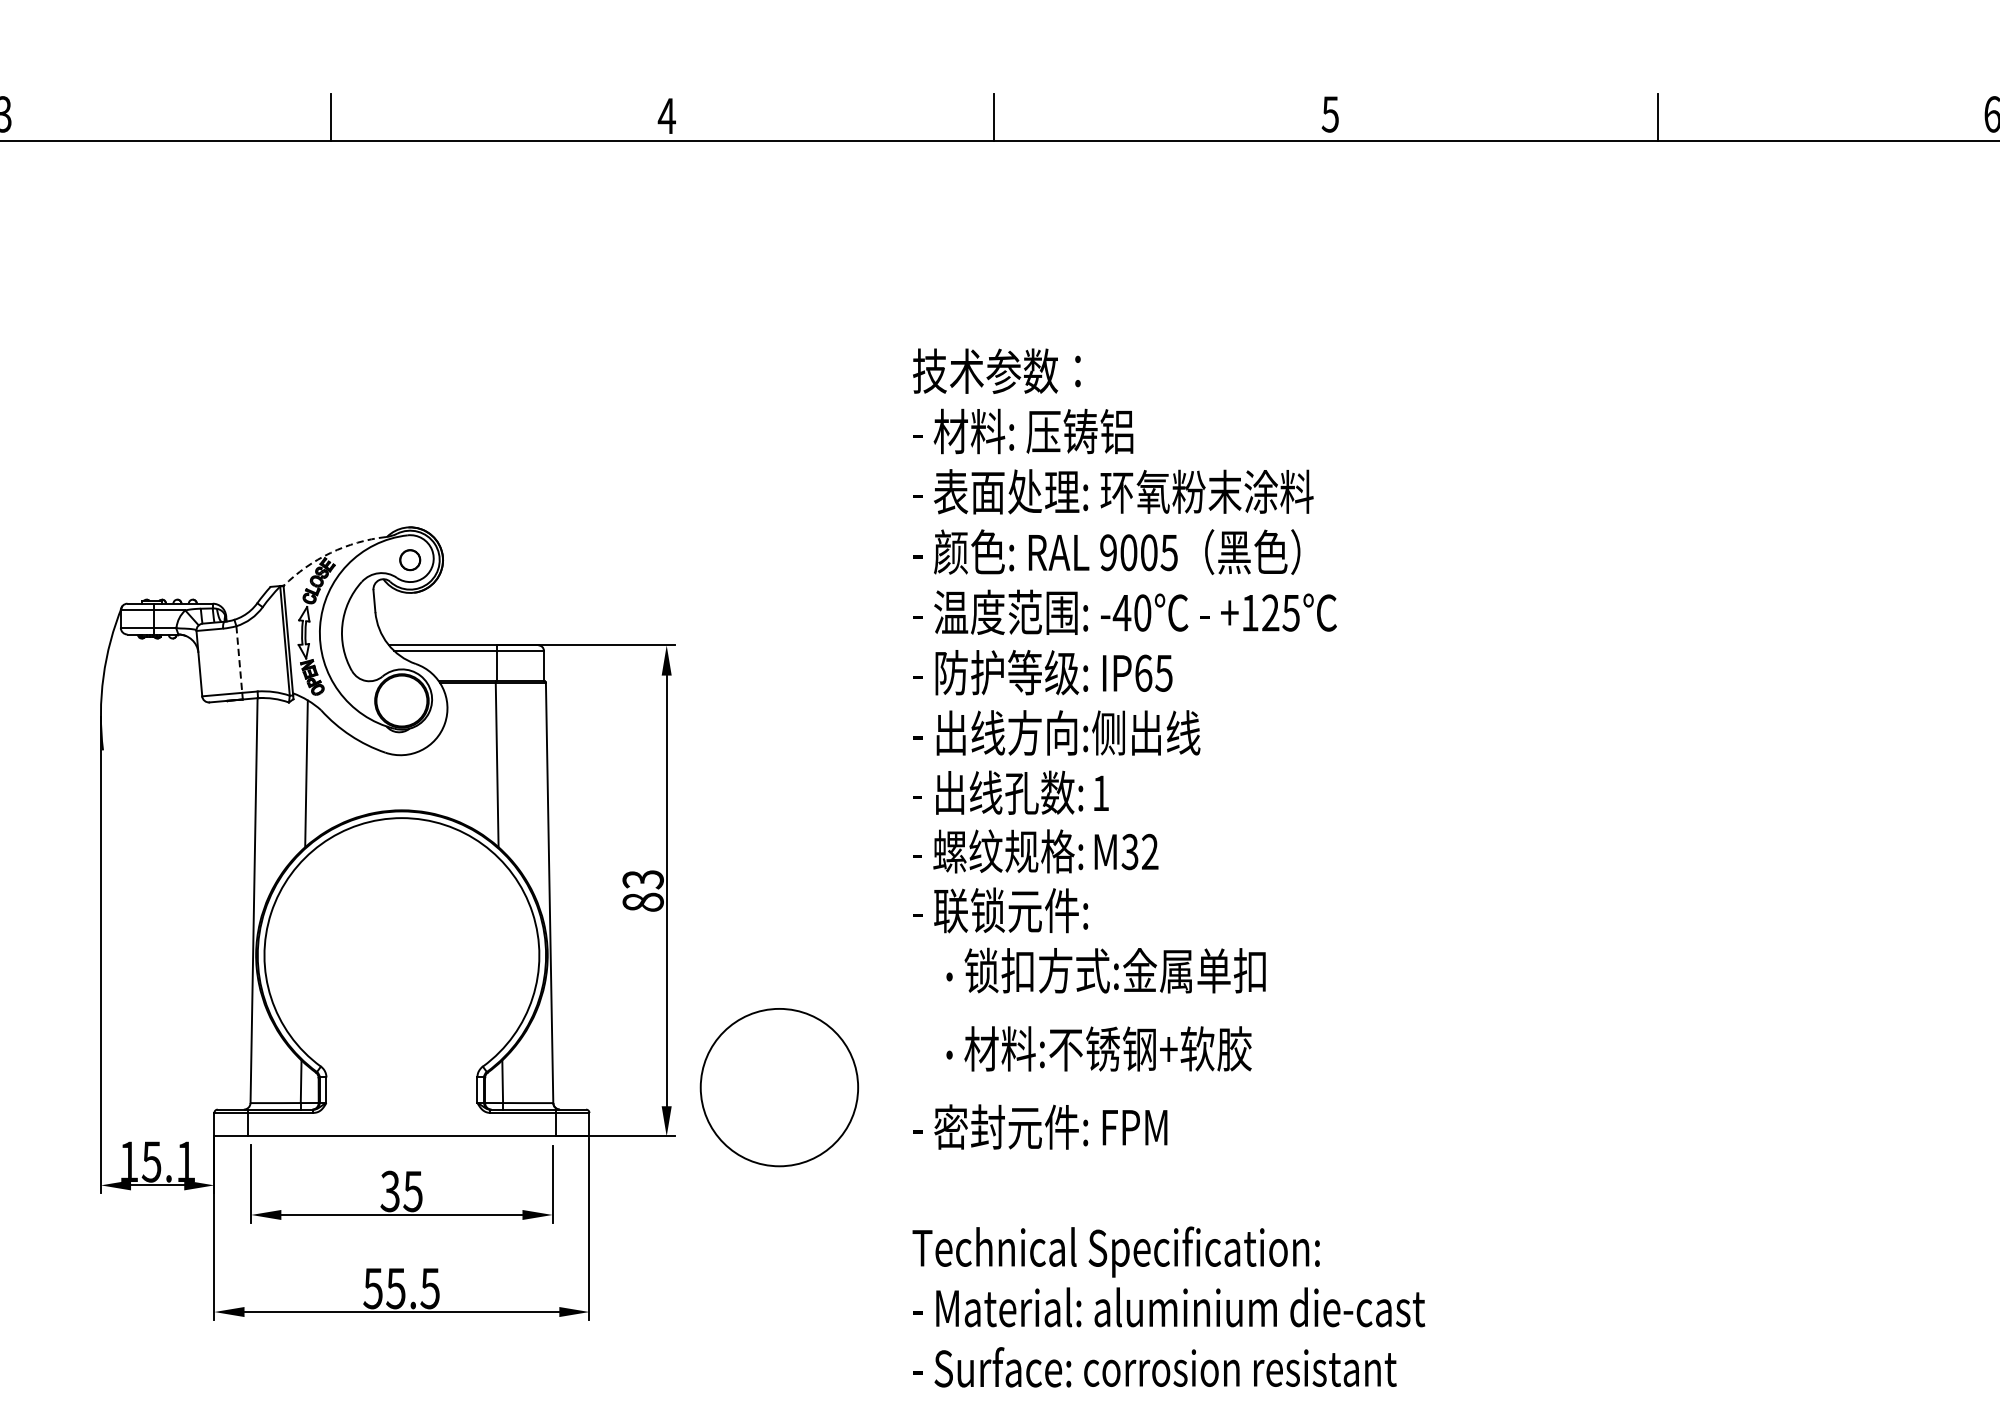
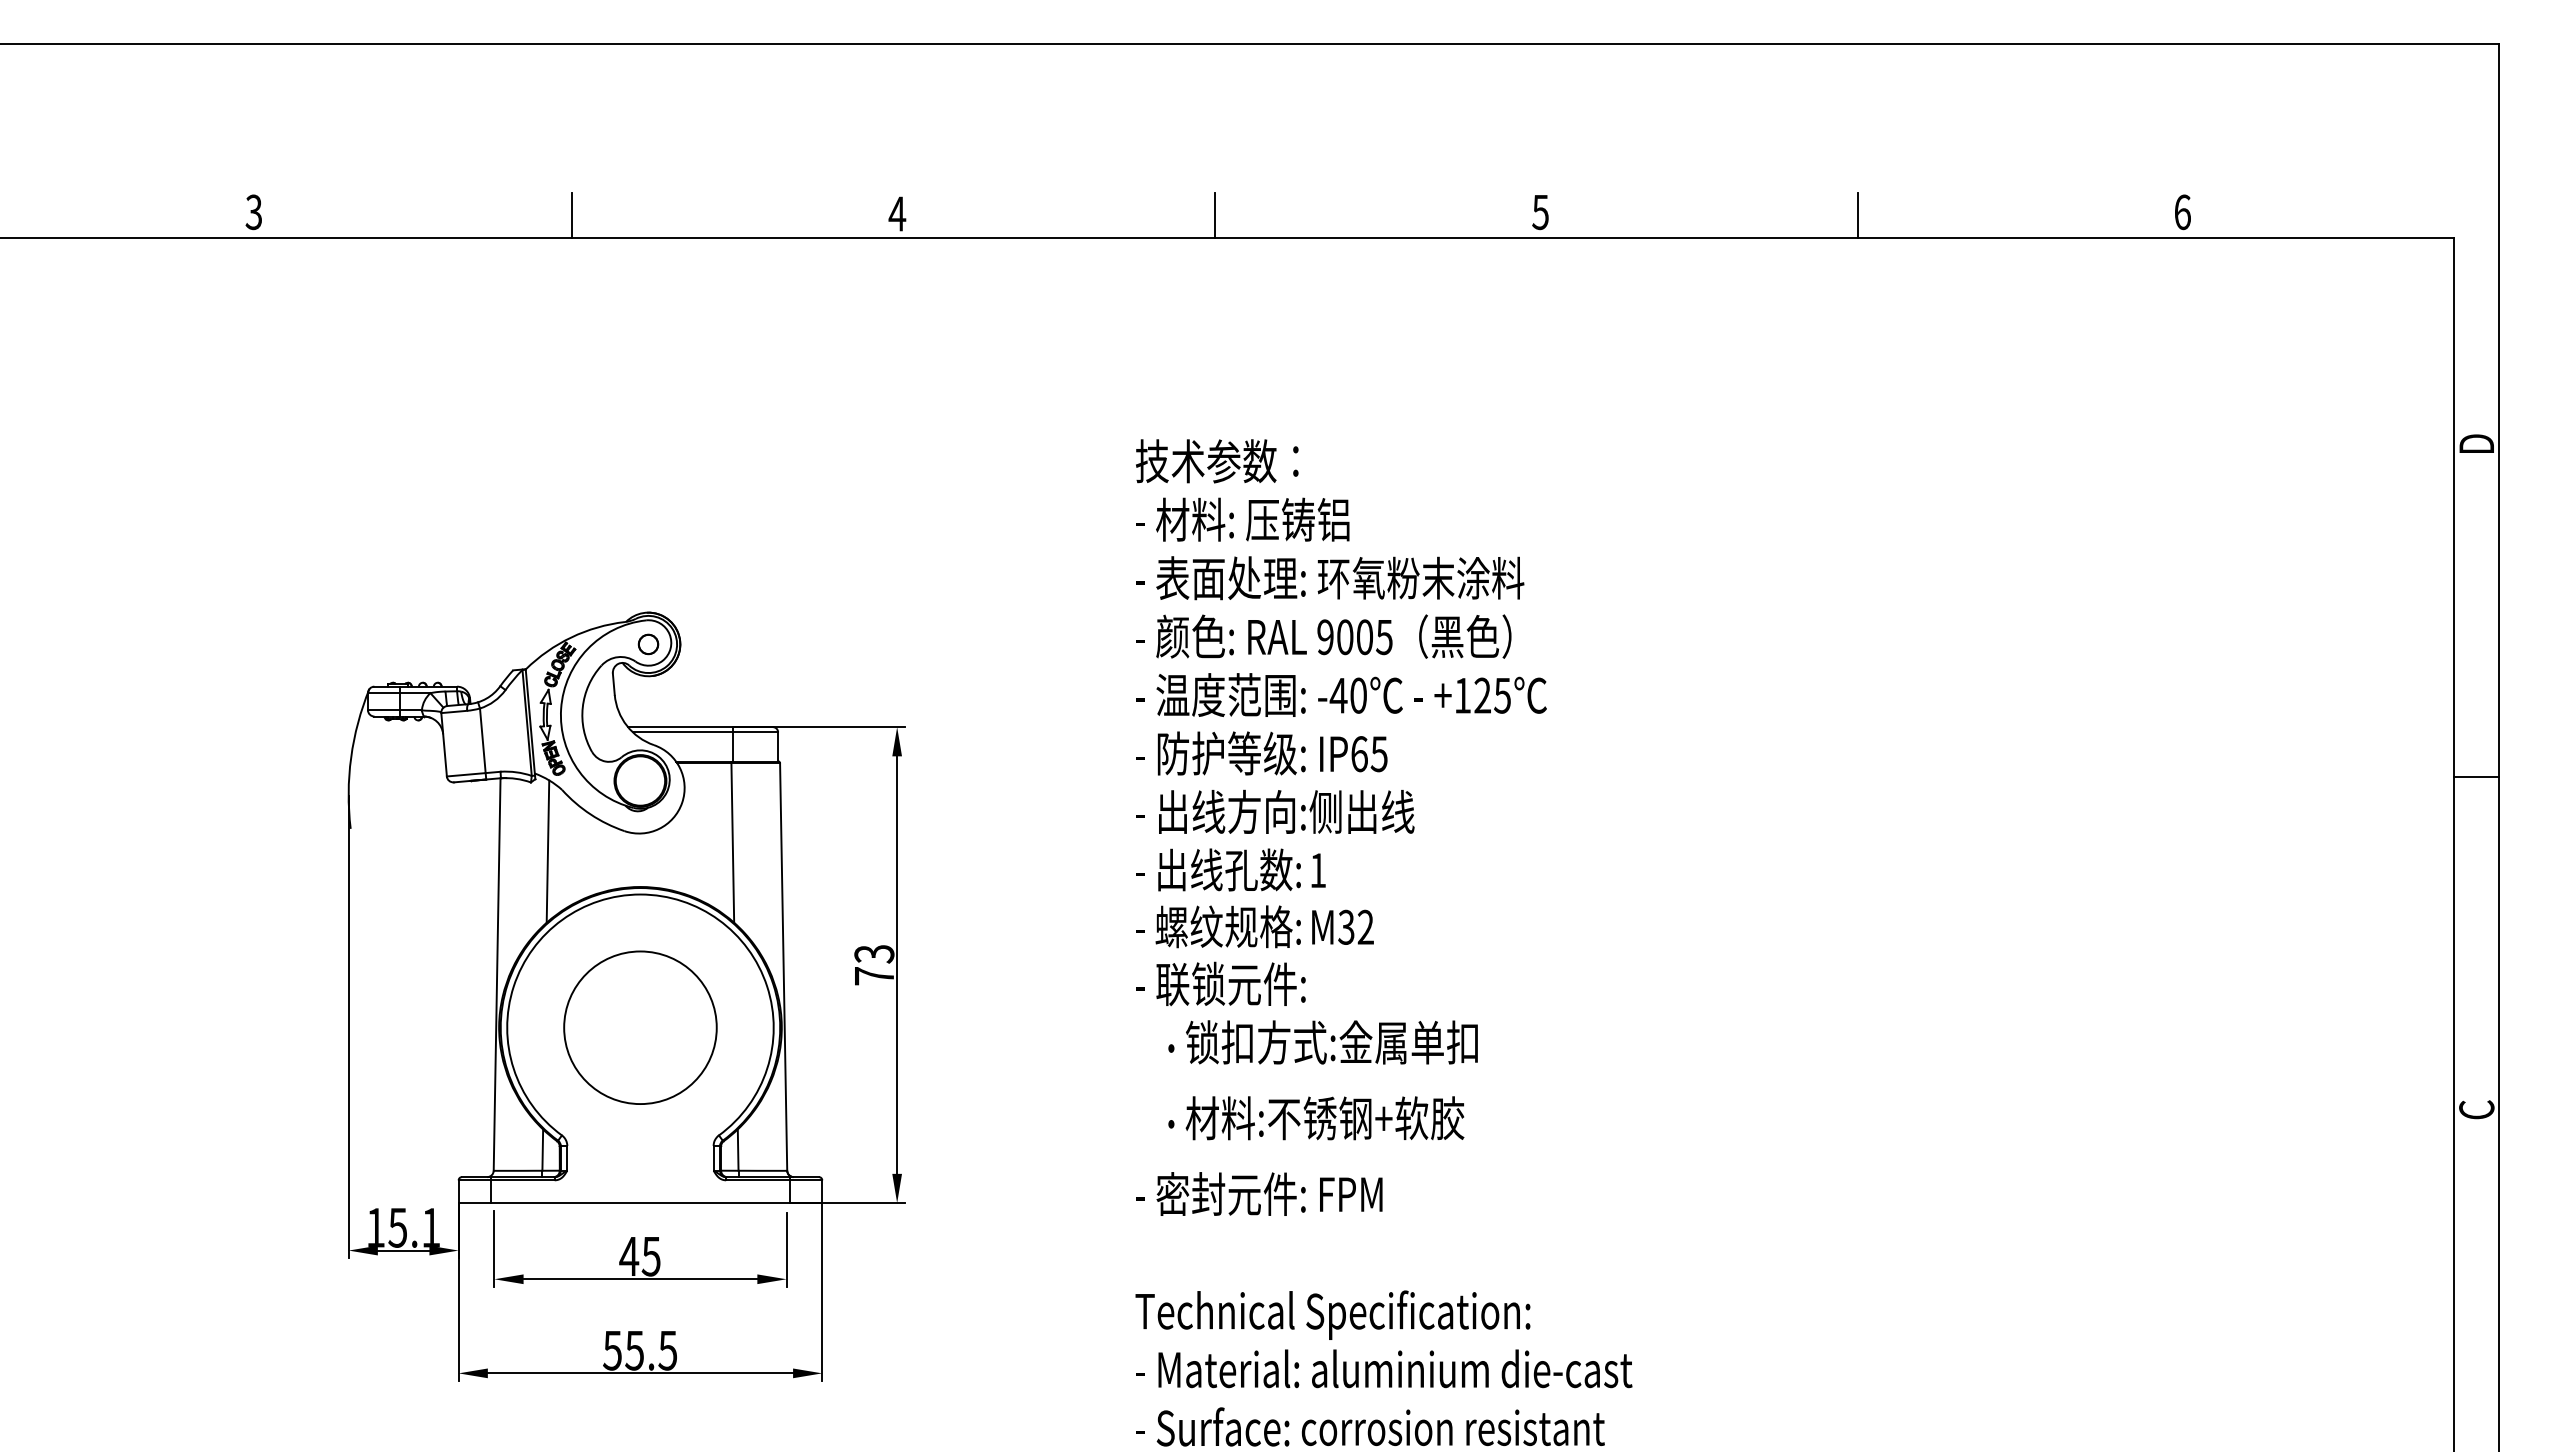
arc: (330, 552) -> (571, 637), dashed -> solid
line: (238, 660) -> (482, 741), dashed -> solid
text: (643, 902) -> (874, 976), 83 -> 73
circle: (779, 1087) -> (640, 1027), moved
text: (390, 1191) -> (629, 1256), 35 -> 45

